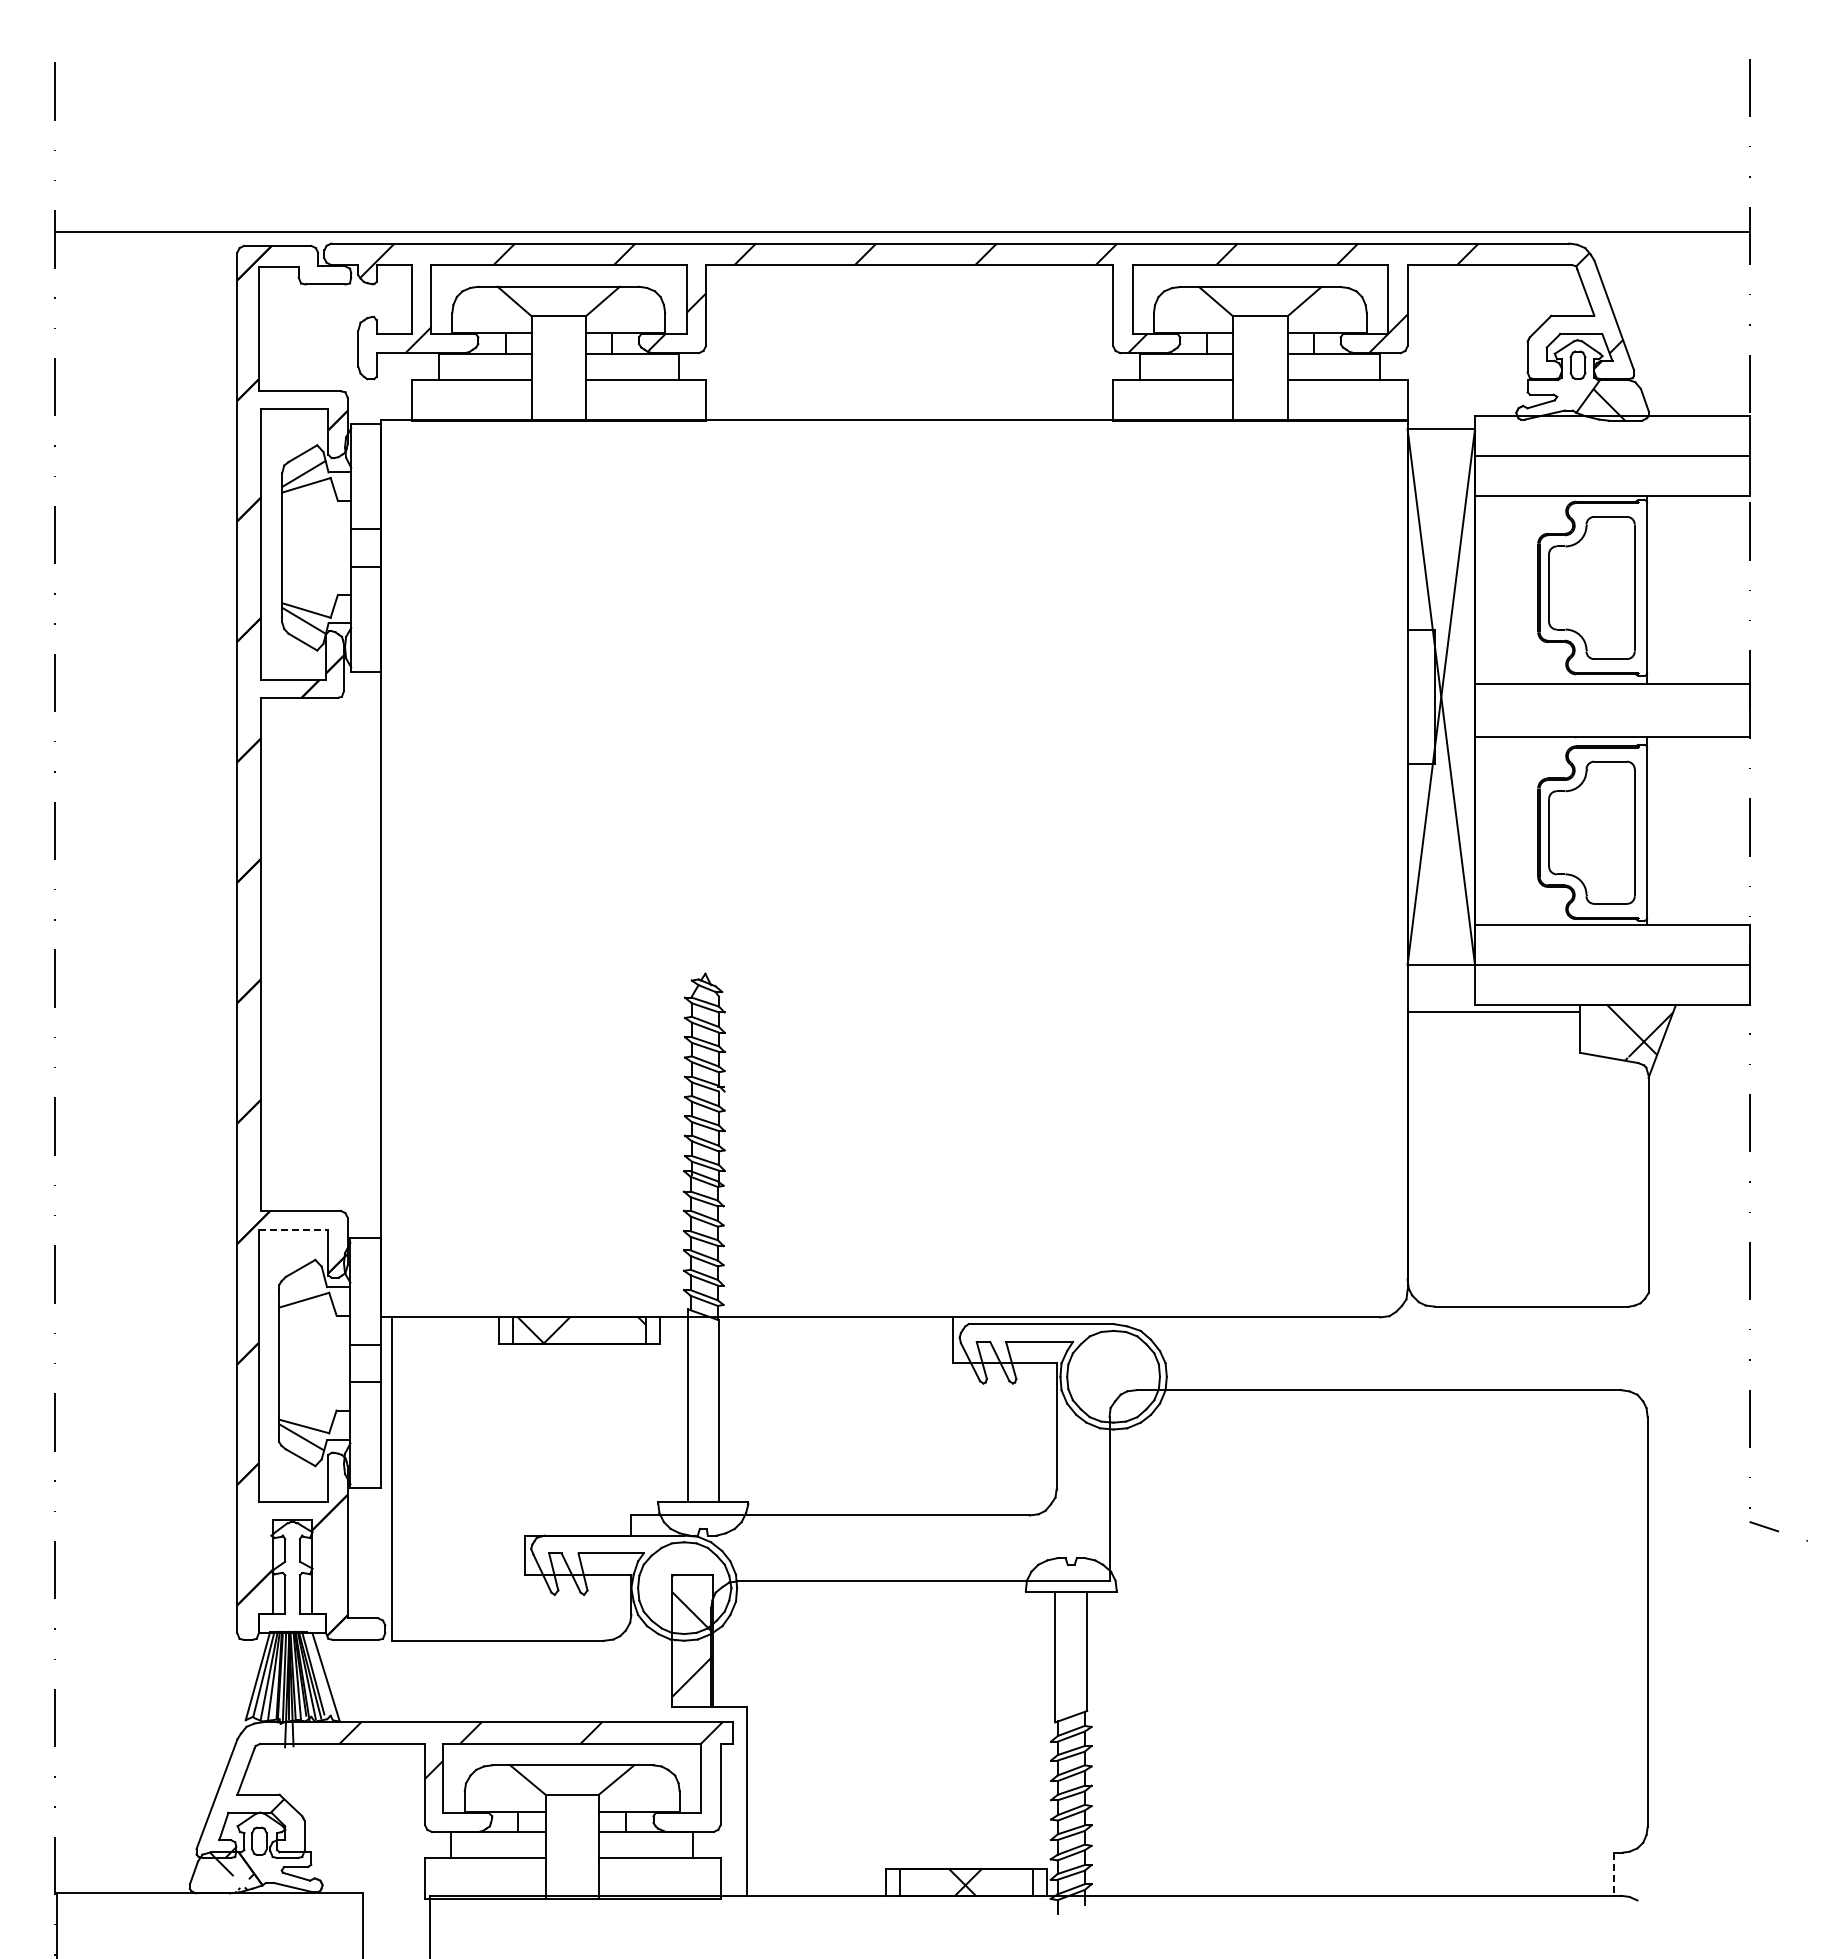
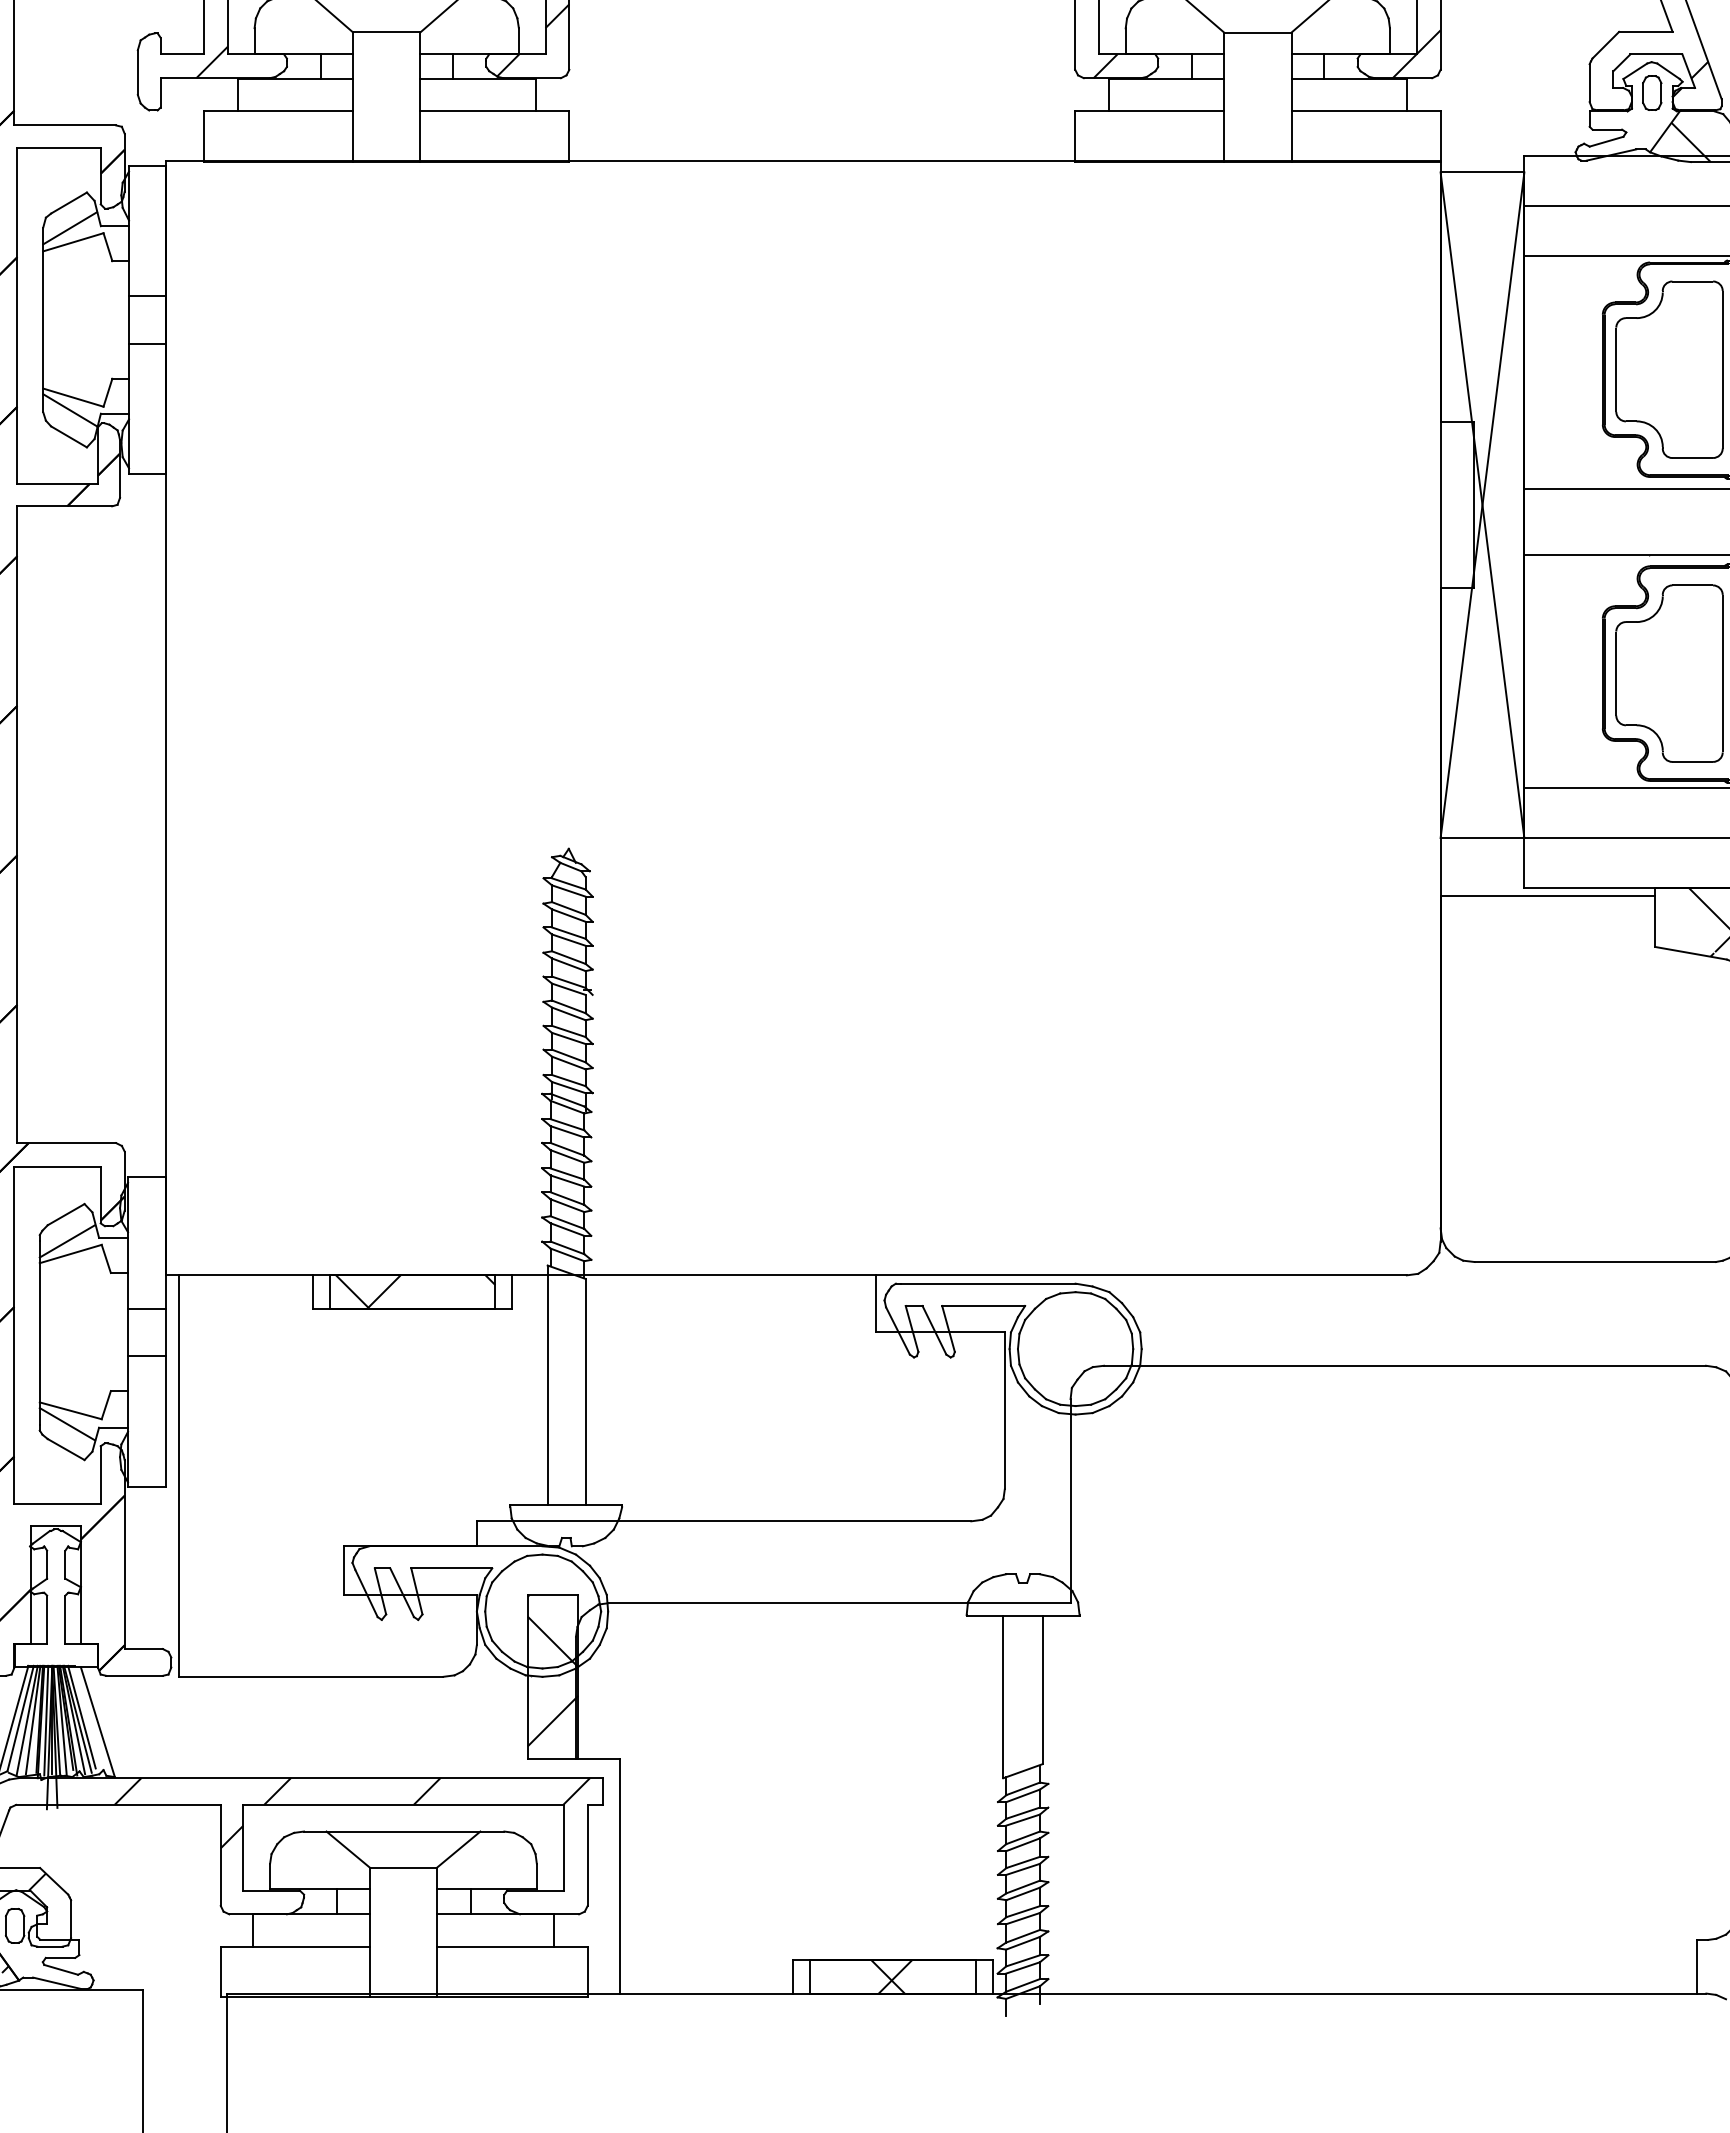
line: (293, 1230) -> (57, 1167), dashed -> solid
line: (301, 1290) -> (67, 1241), added
line: (1613, 1874) -> (1696, 1967), dashed -> solid

